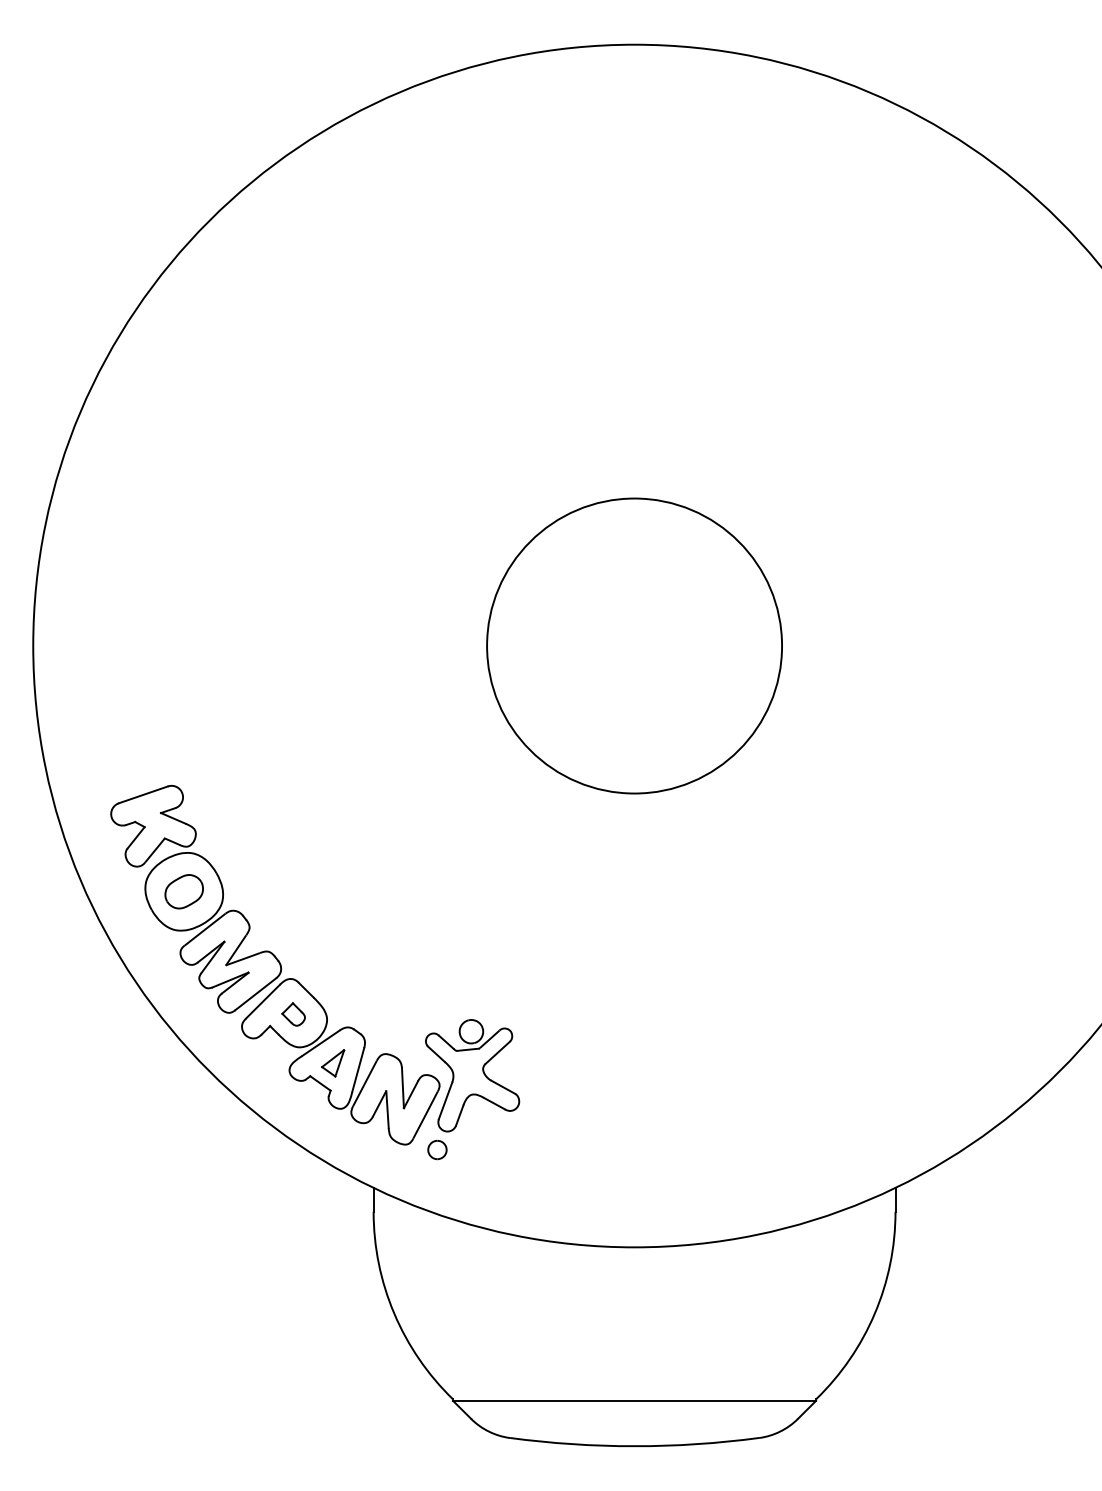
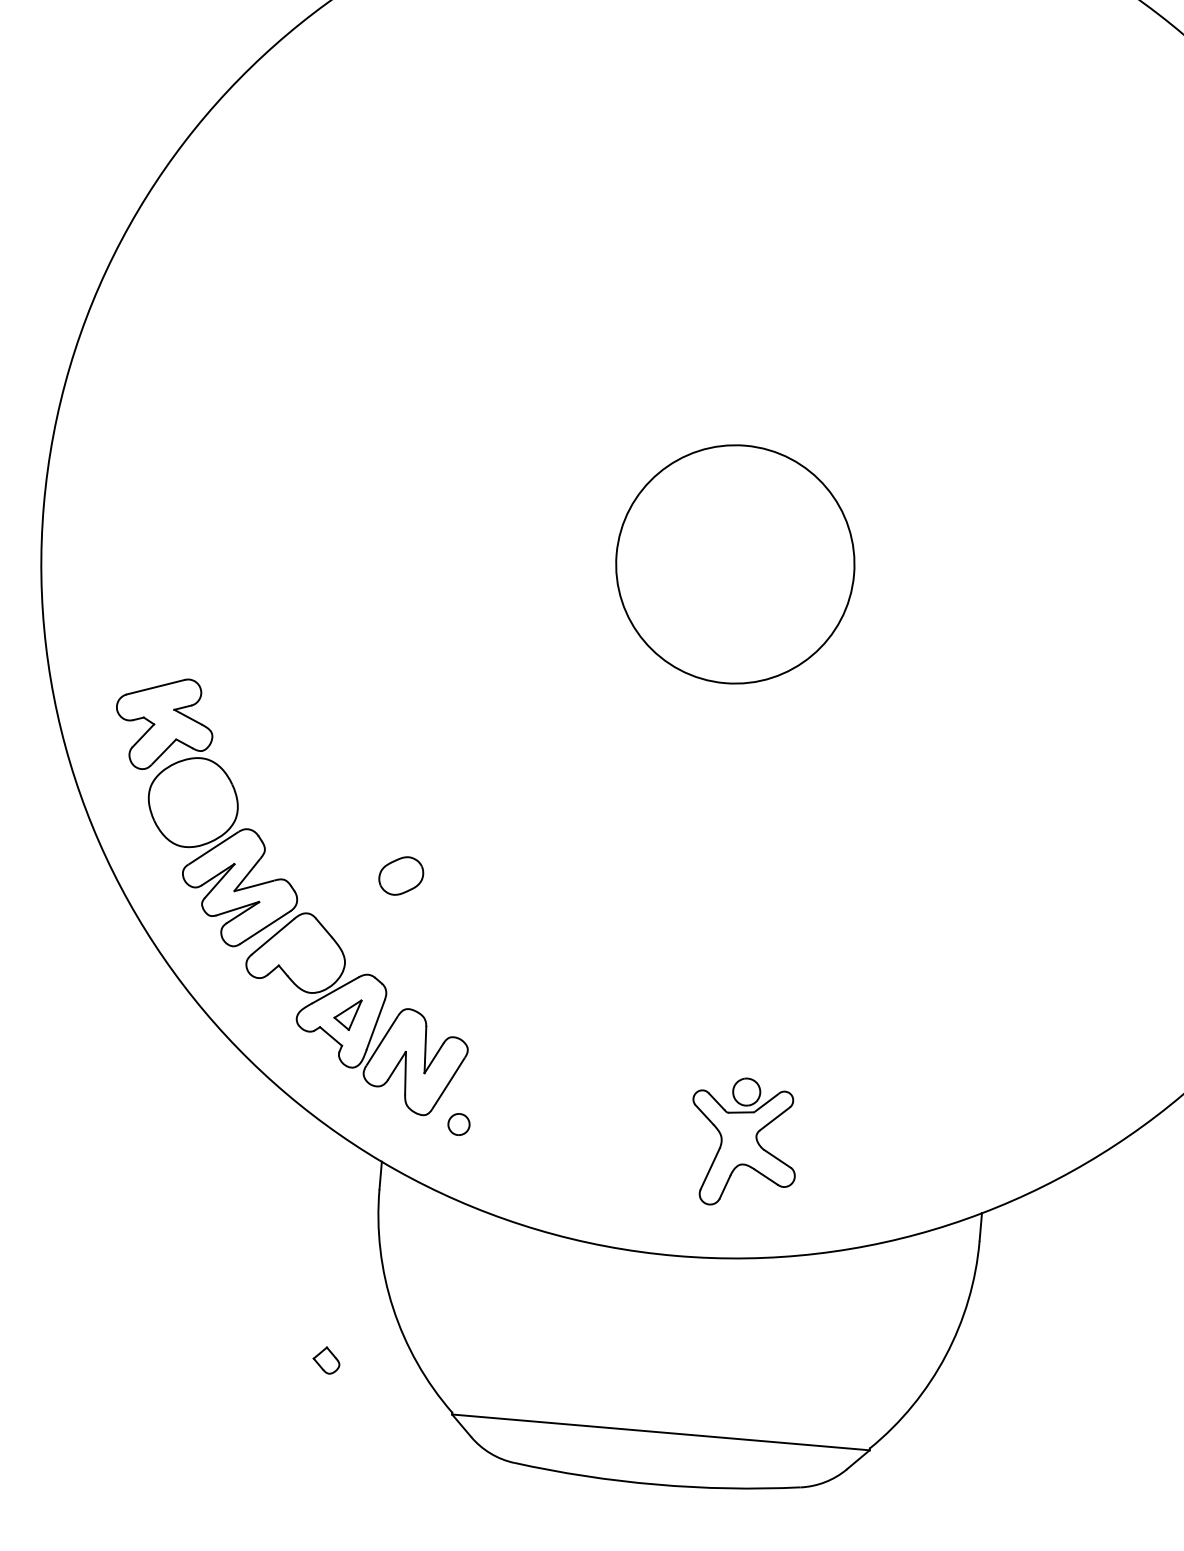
circle: (634, 645) -> (735, 563), size x0.7
part: (183, 891) -> (400, 875), moved
part: (293, 1014) -> (326, 1360), moved
part: (472, 1075) -> (743, 1142), moved

